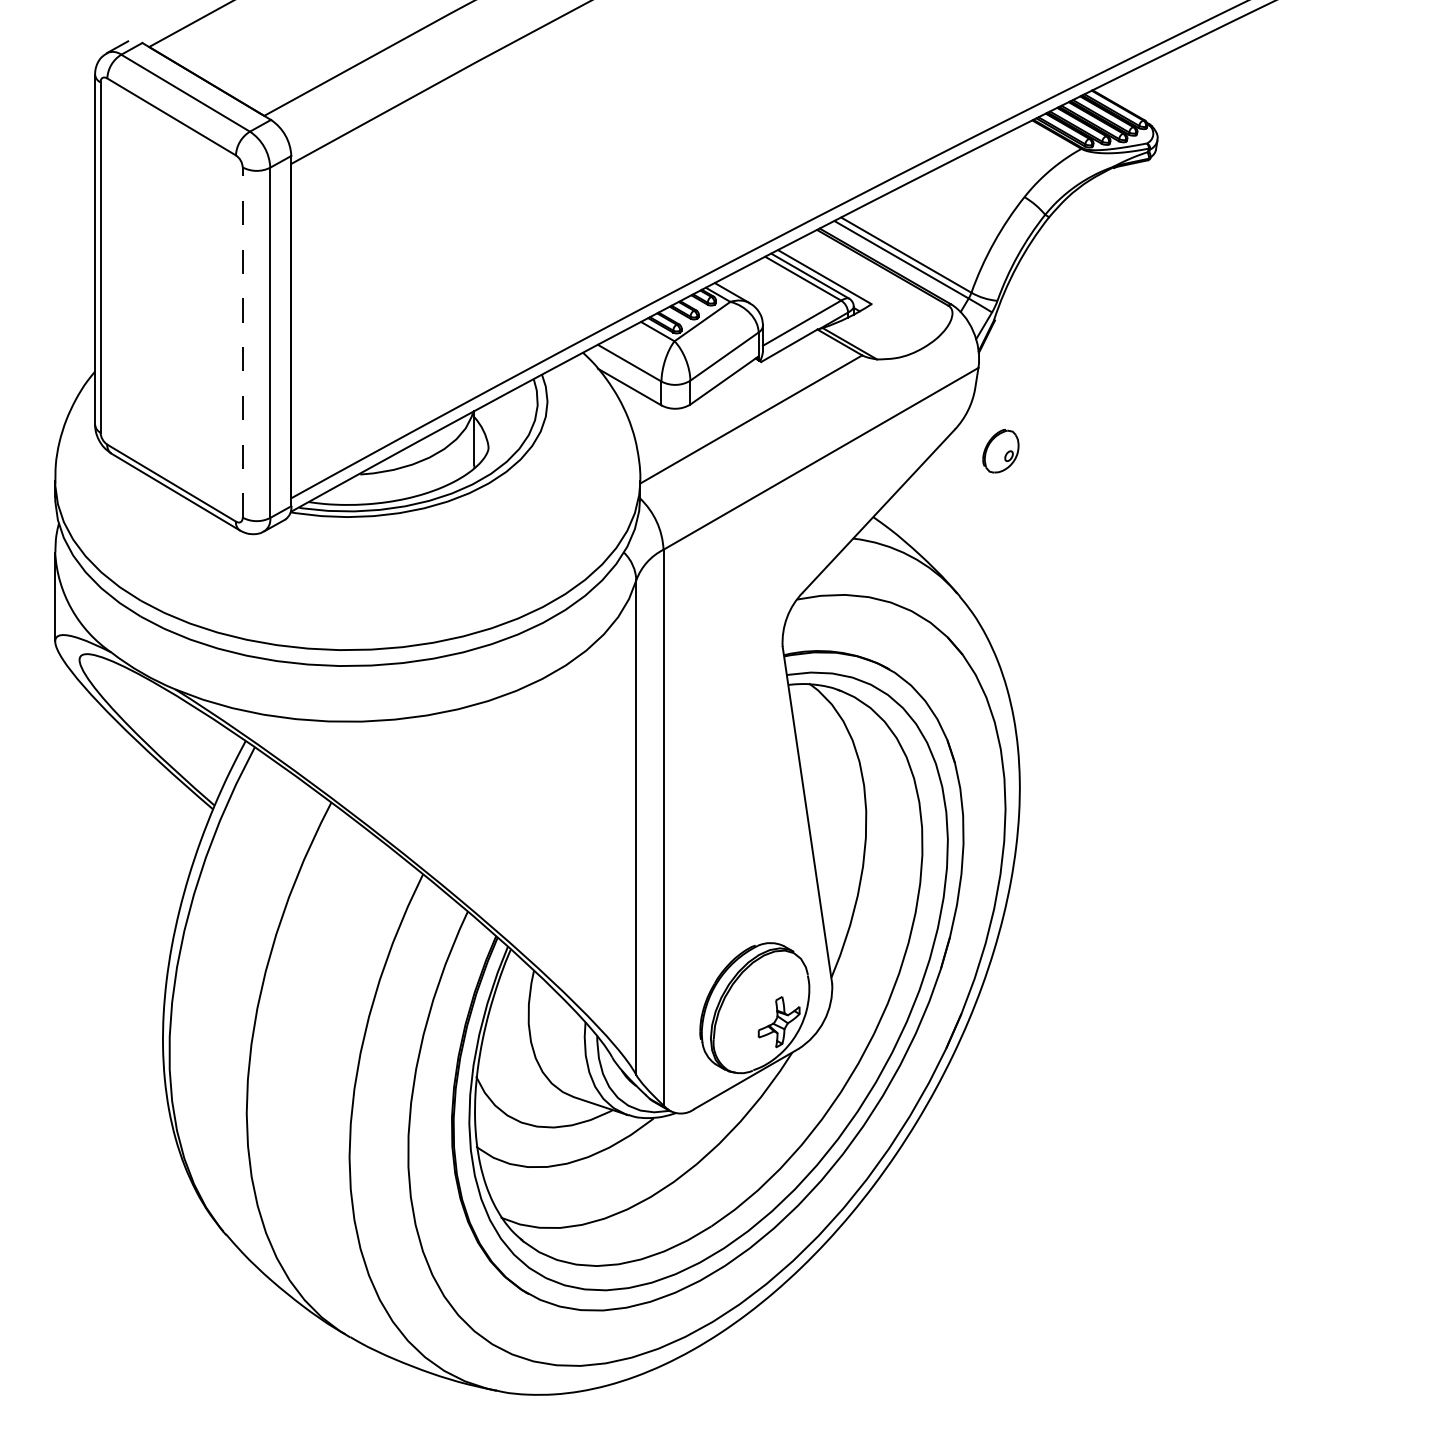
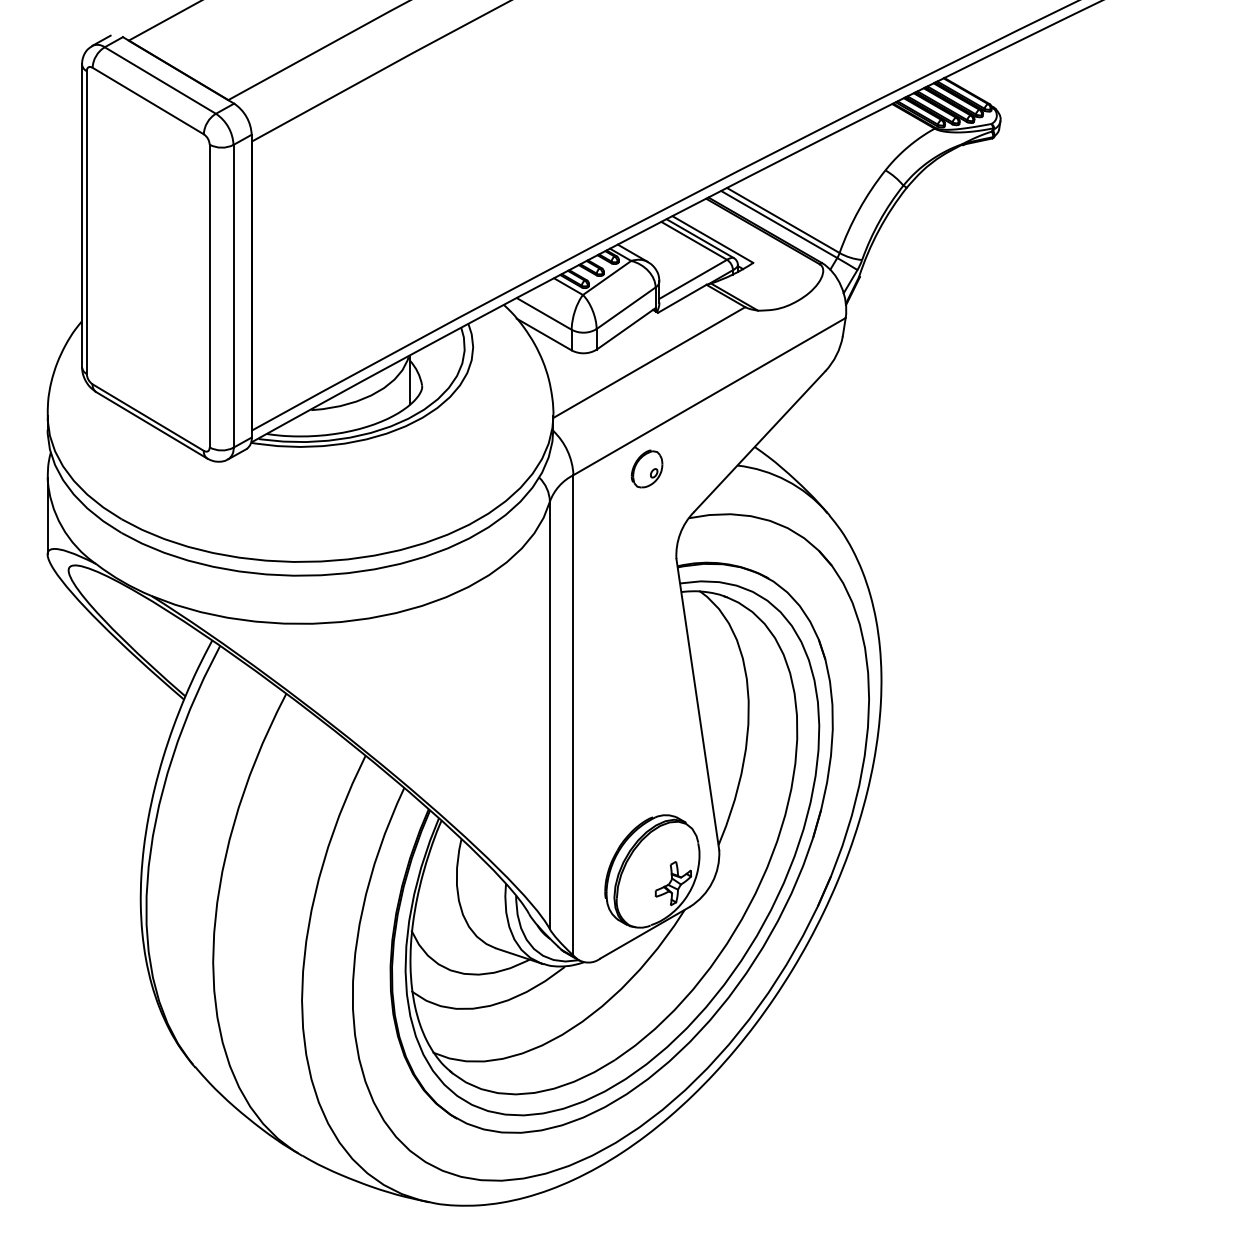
line: (242, 341) -> (209, 295), dashed -> solid
part: (1000, 450) -> (646, 468), moved

